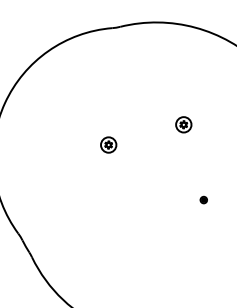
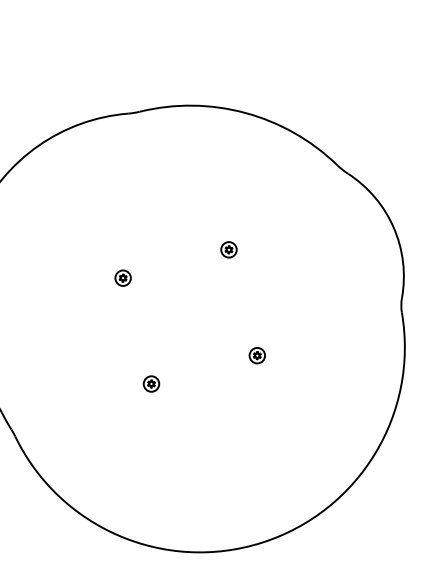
part: (183, 124) -> (228, 249), size x0.71
part: (108, 144) -> (122, 277), size x0.71
part: (203, 199) -> (256, 355), size x1.67
part: (128, 219) -> (151, 383), added

